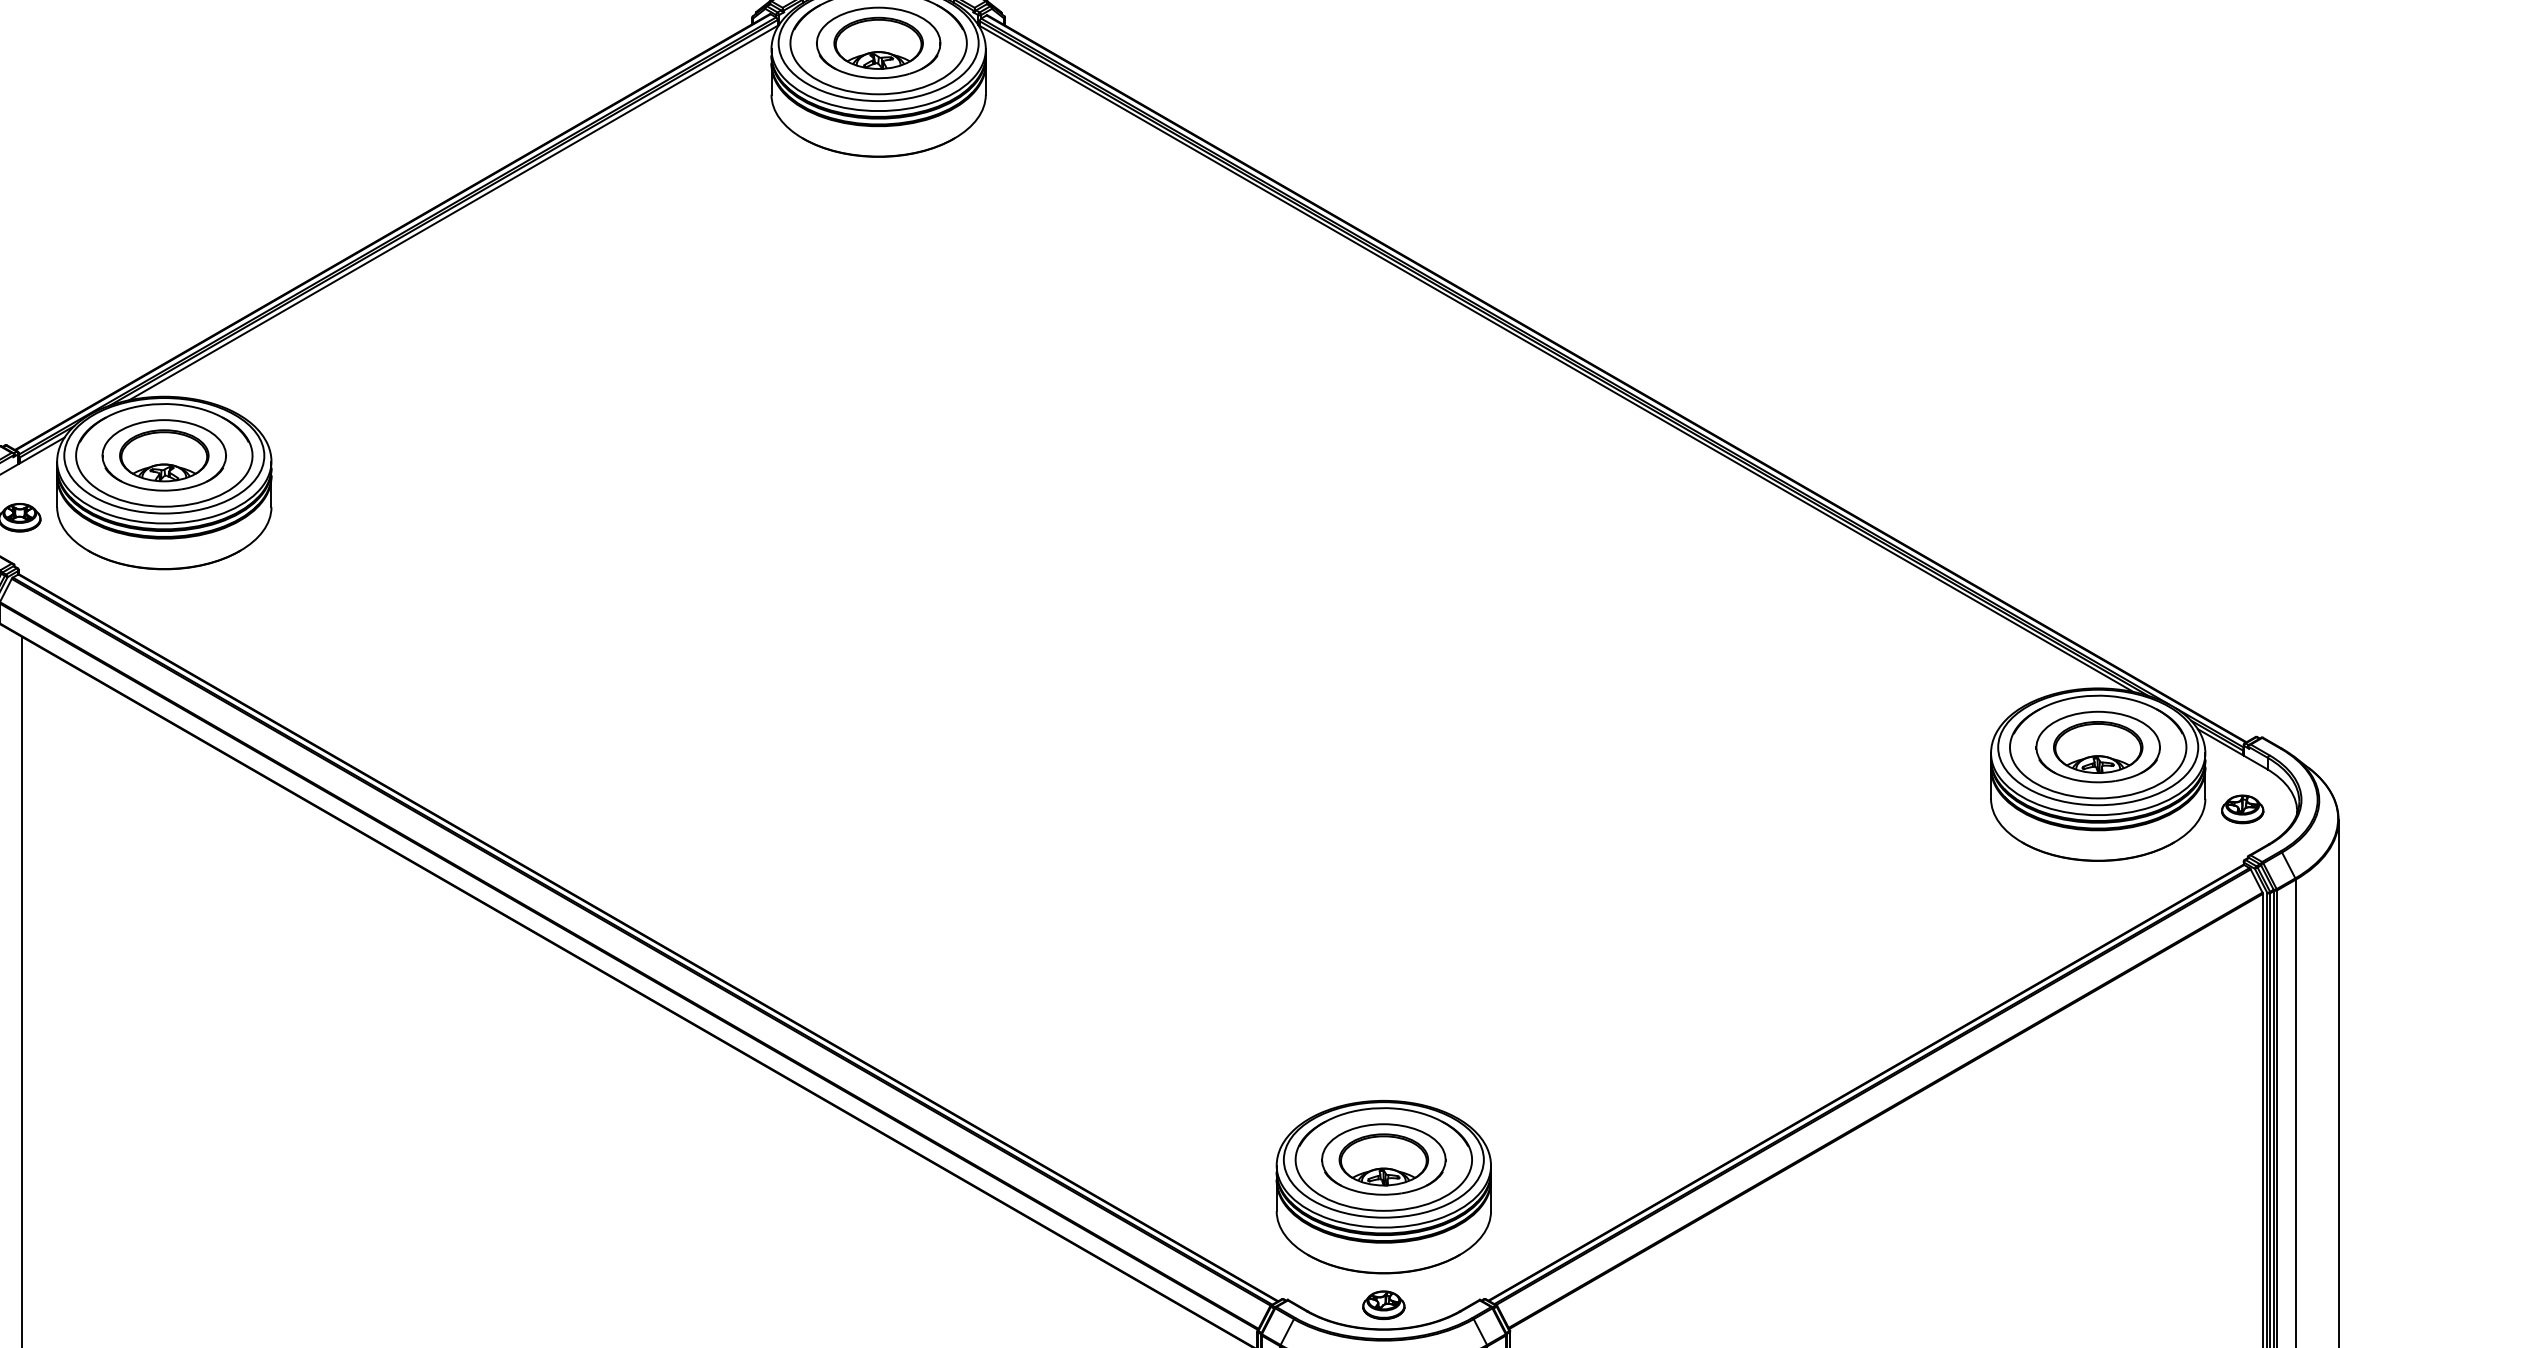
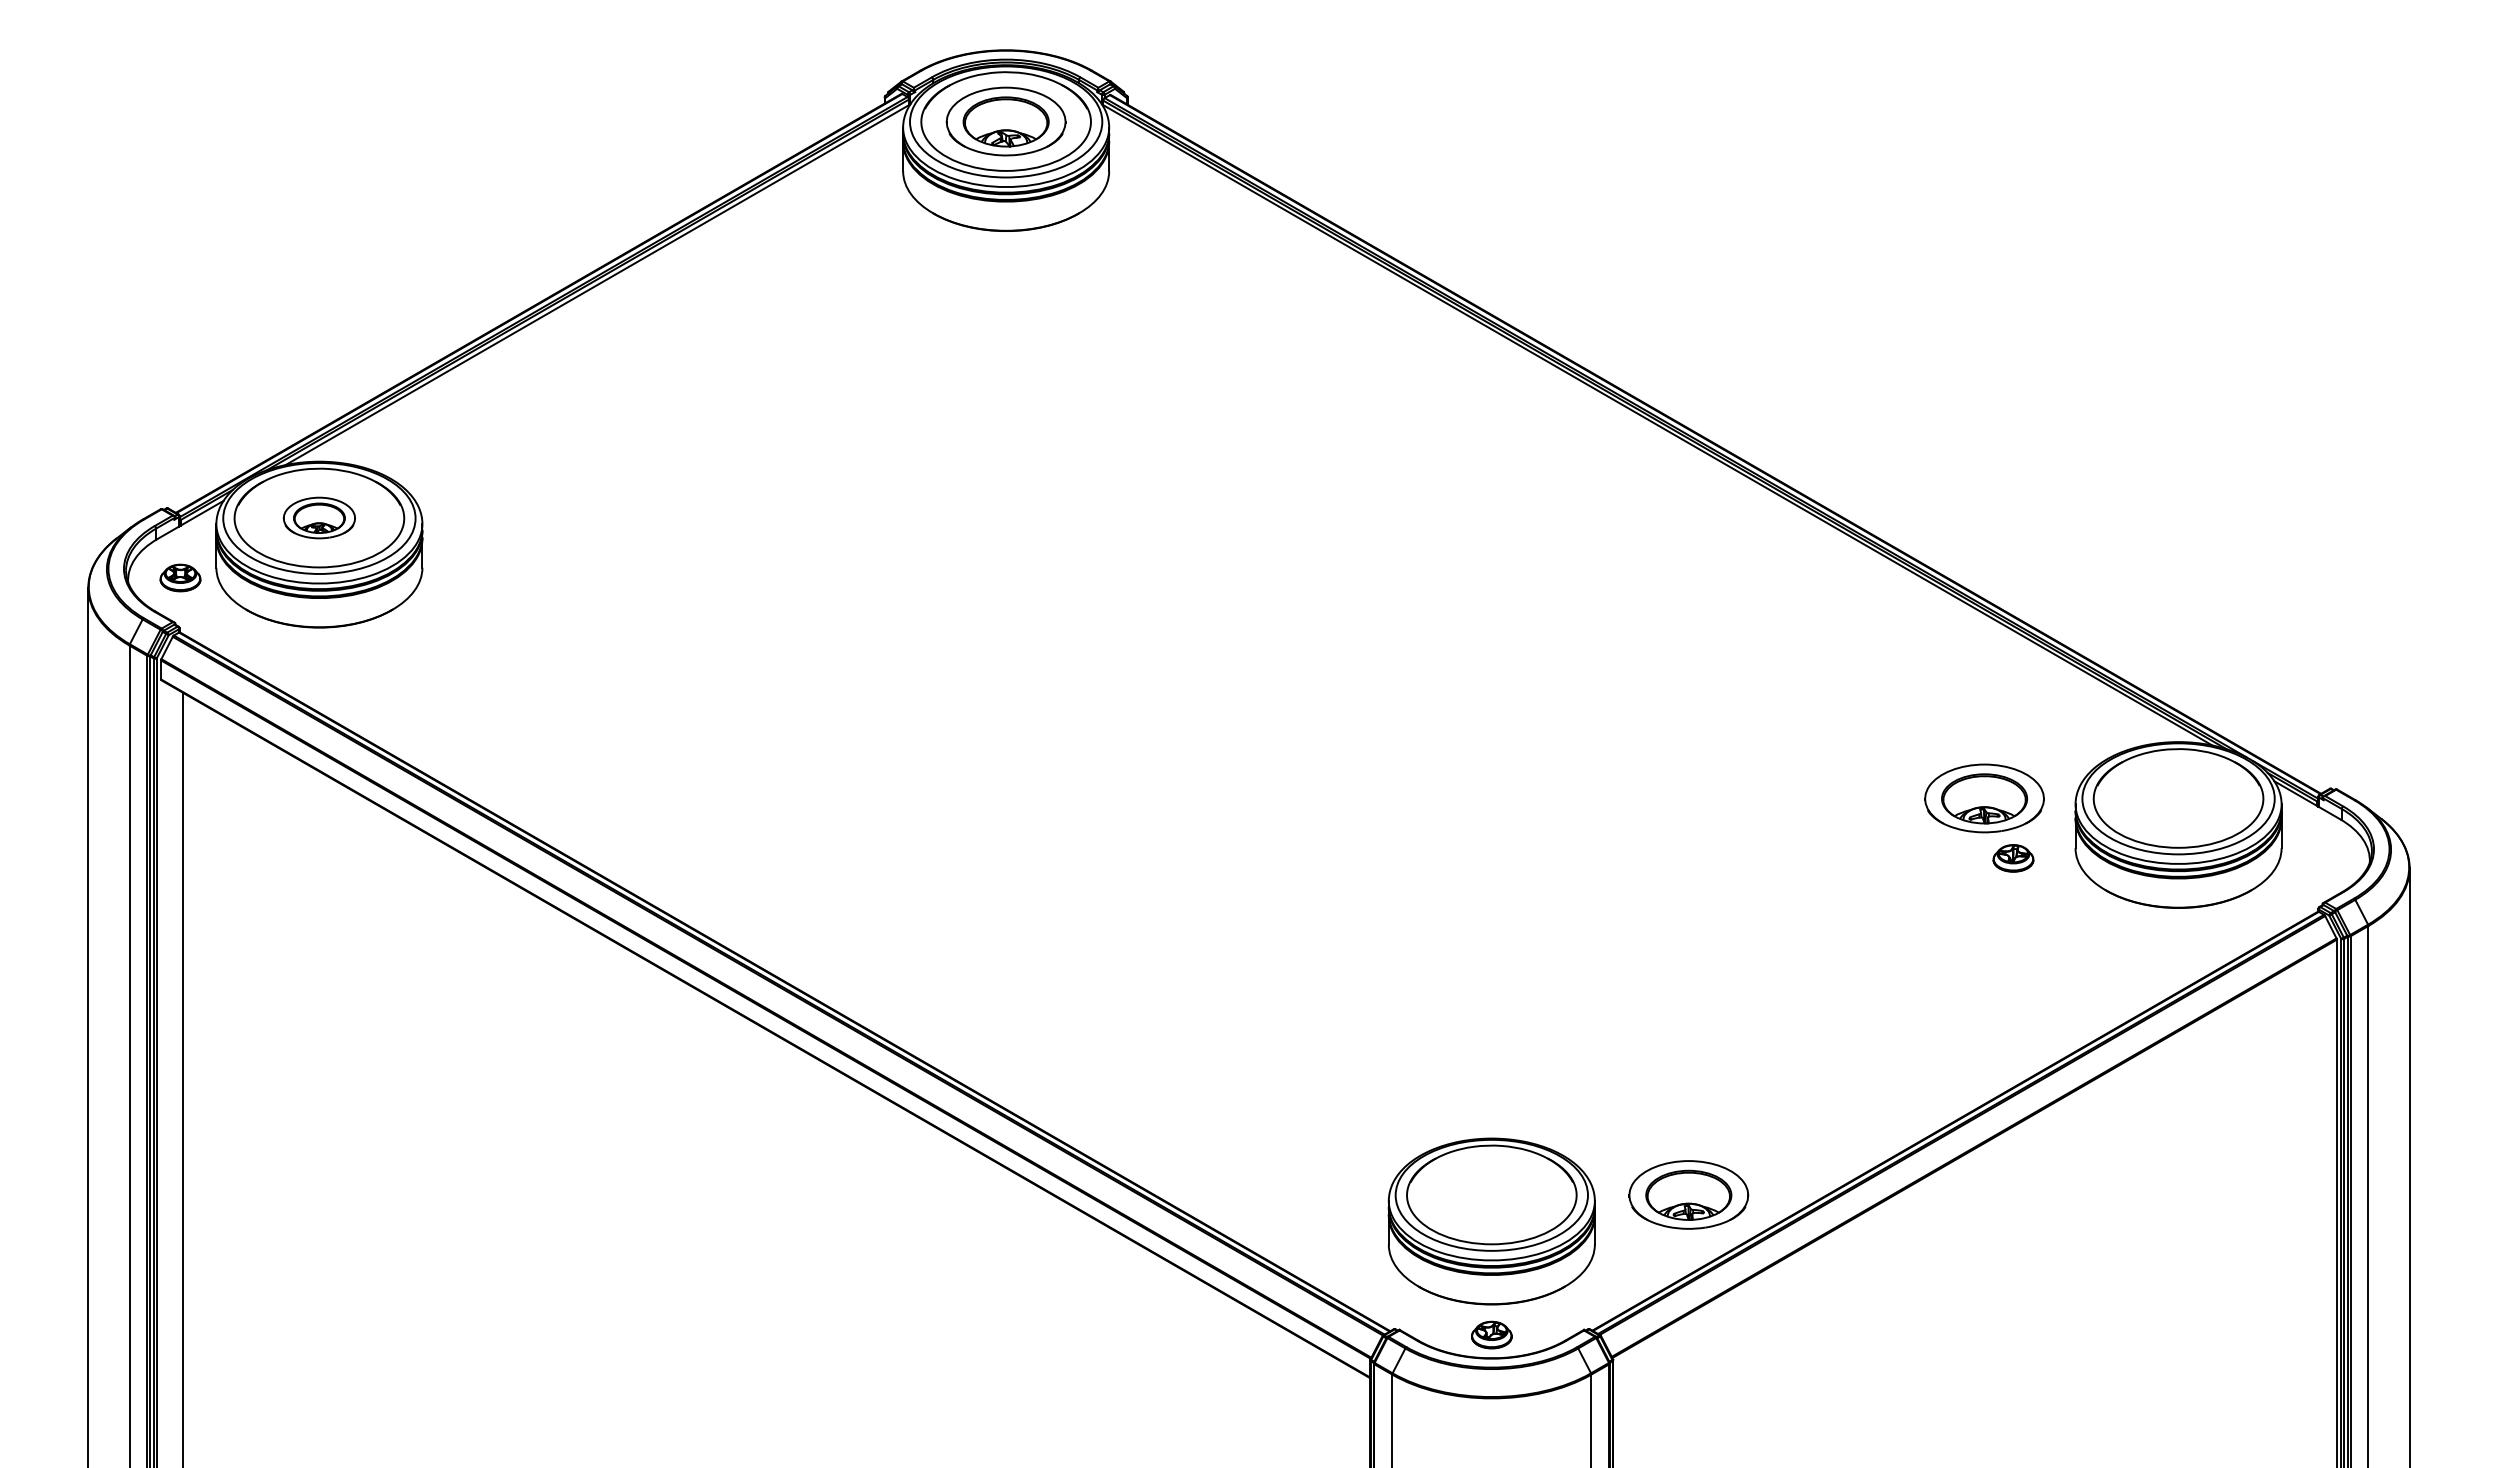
part: (164, 454) -> (319, 517), size x0.6
part: (2098, 747) -> (1984, 798), moved
part: (2242, 809) -> (2013, 858), moved
part: (1383, 1159) -> (1688, 1194), moved

